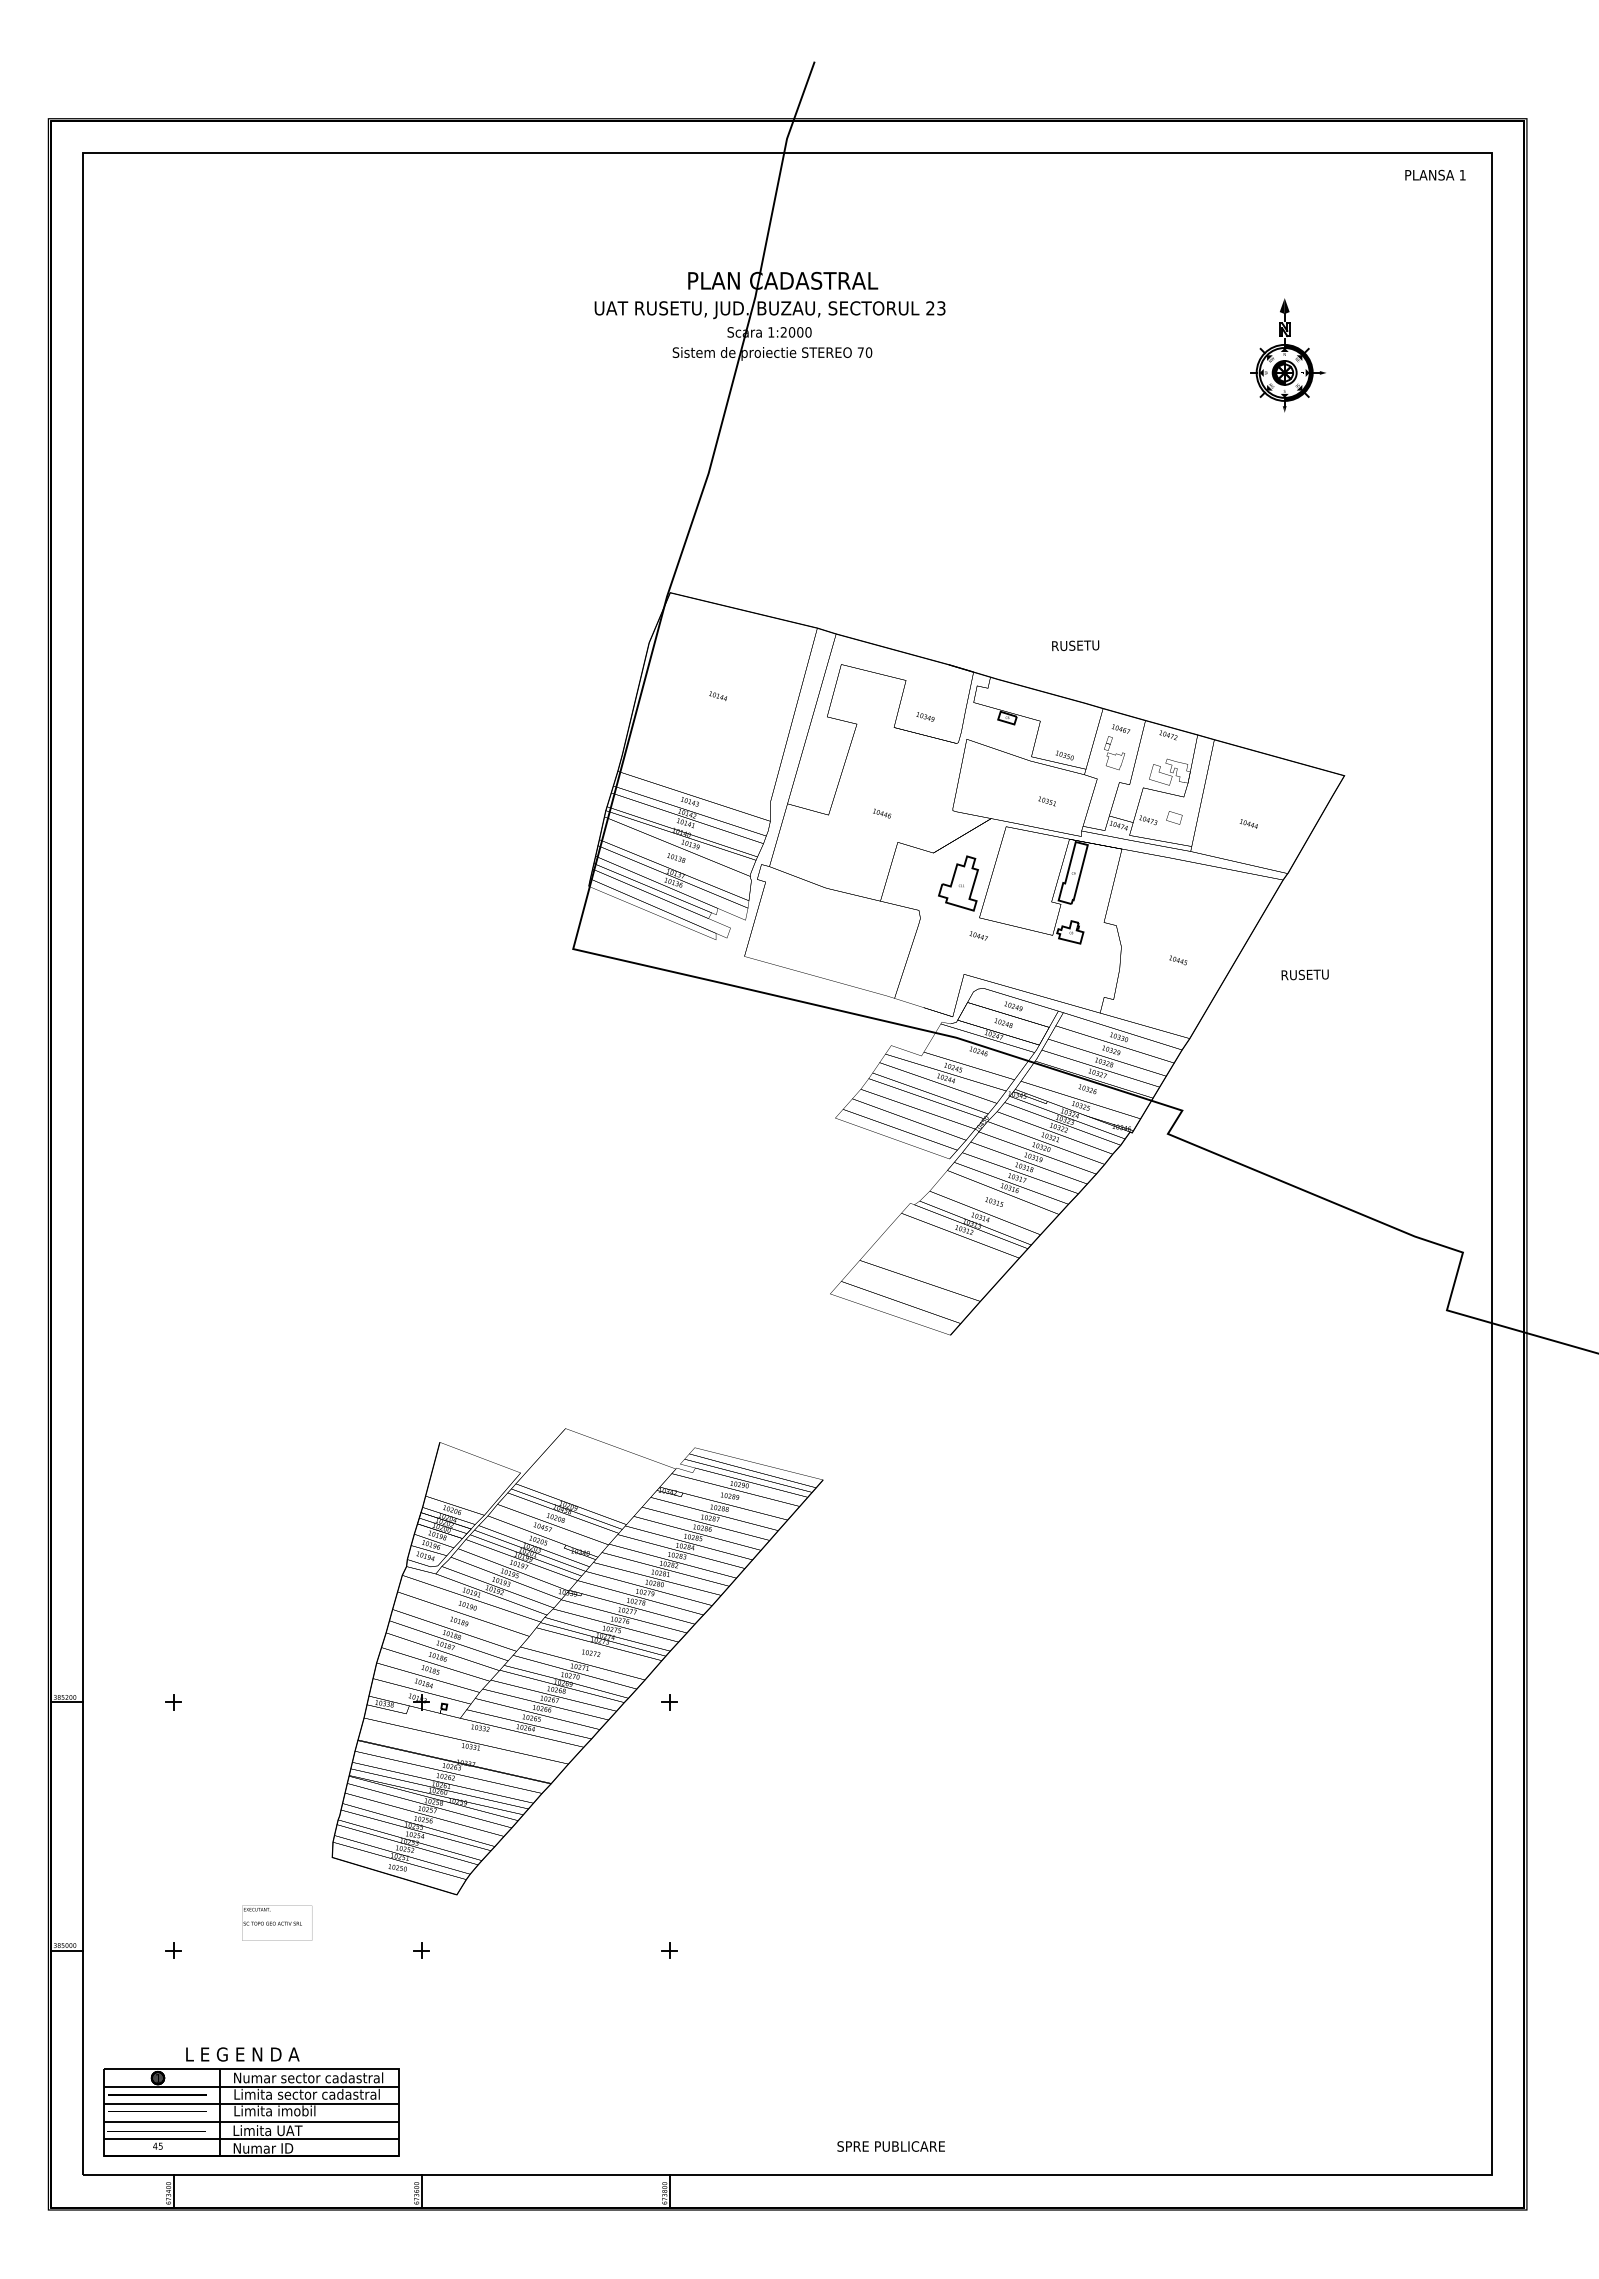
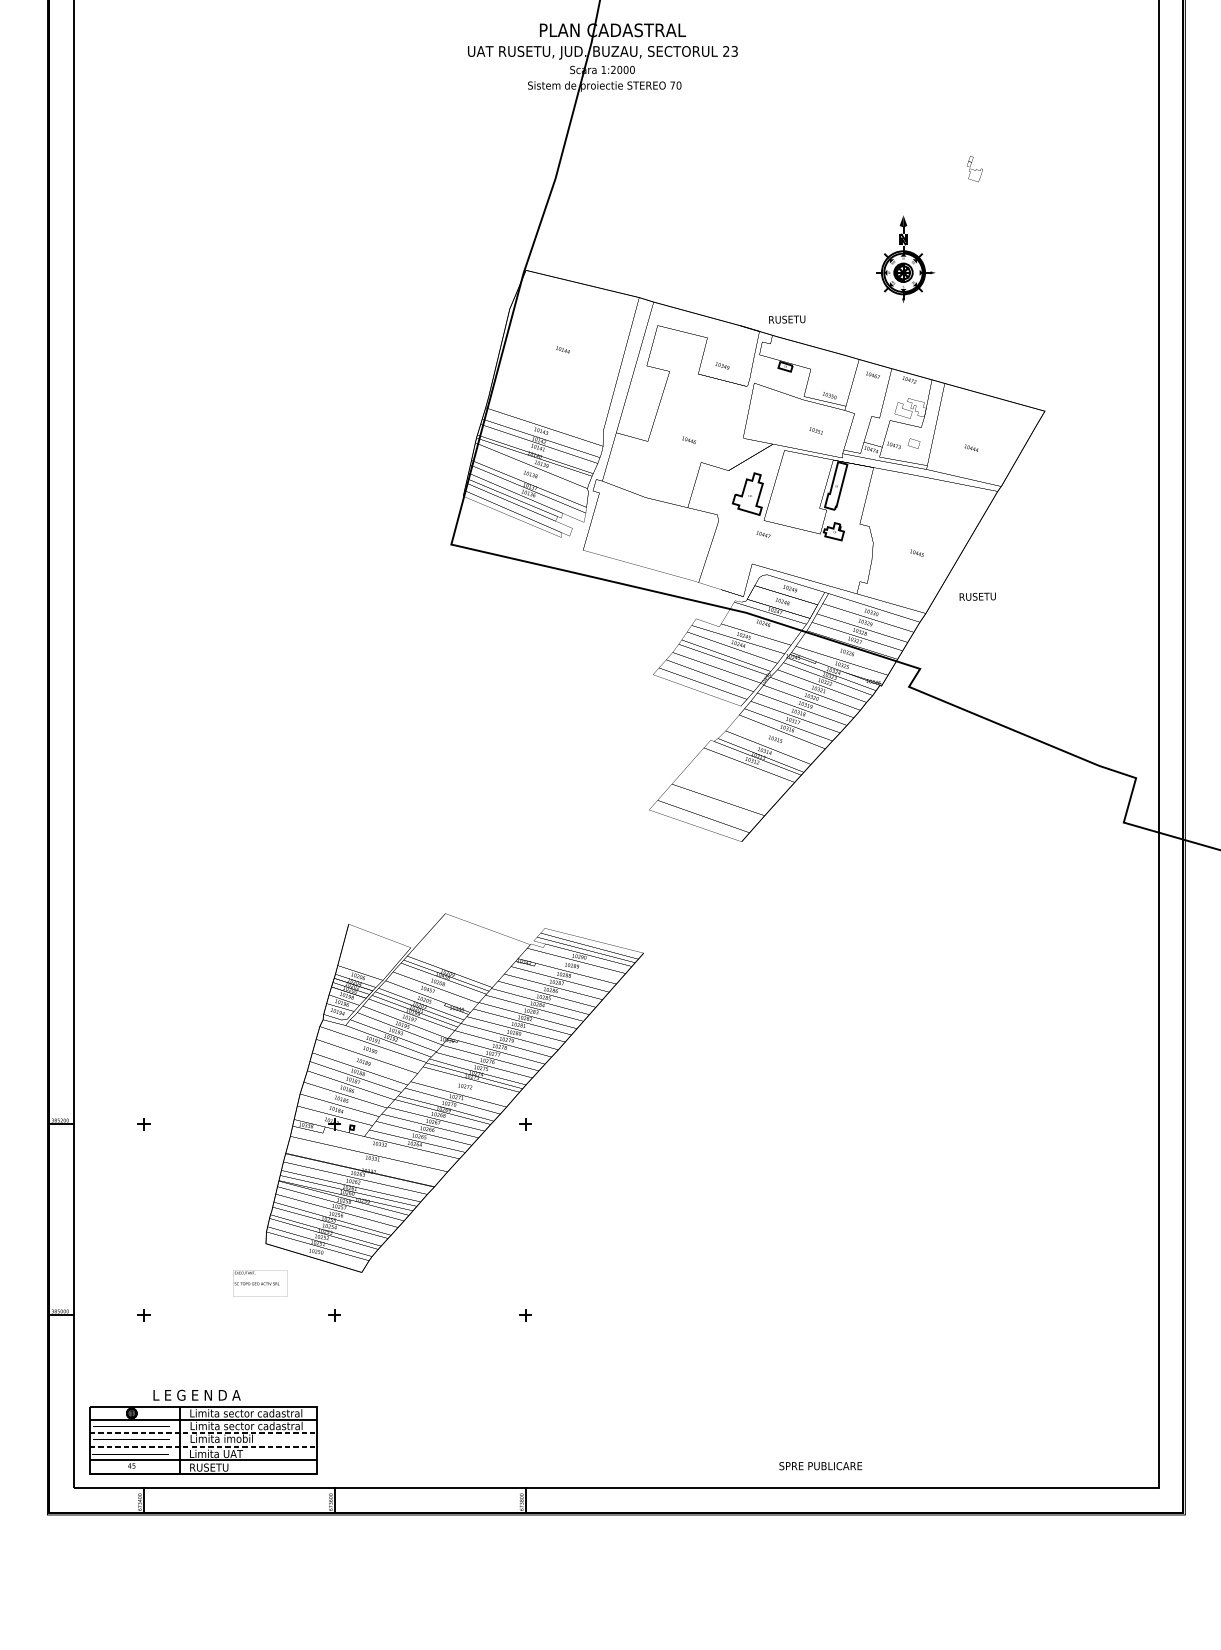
part: (1287, 355) -> (905, 259), moved
text: (1075, 645) -> (787, 319), moved
part: (1114, 753) -> (974, 169), moved
text: (1304, 974) -> (977, 596), moved
text: (277, 1922) -> (260, 1282), moved
text: (309, 2077) -> (248, 1413), Numar sector cadastral -> Limita sector cadastral
line: (251, 2104) -> (203, 1433), solid -> dashed
line: (251, 2121) -> (203, 1446), solid -> dashed
text: (890, 2146) -> (820, 1466), moved
text: (264, 2148) -> (213, 1467), Numar ID -> RUSETU

